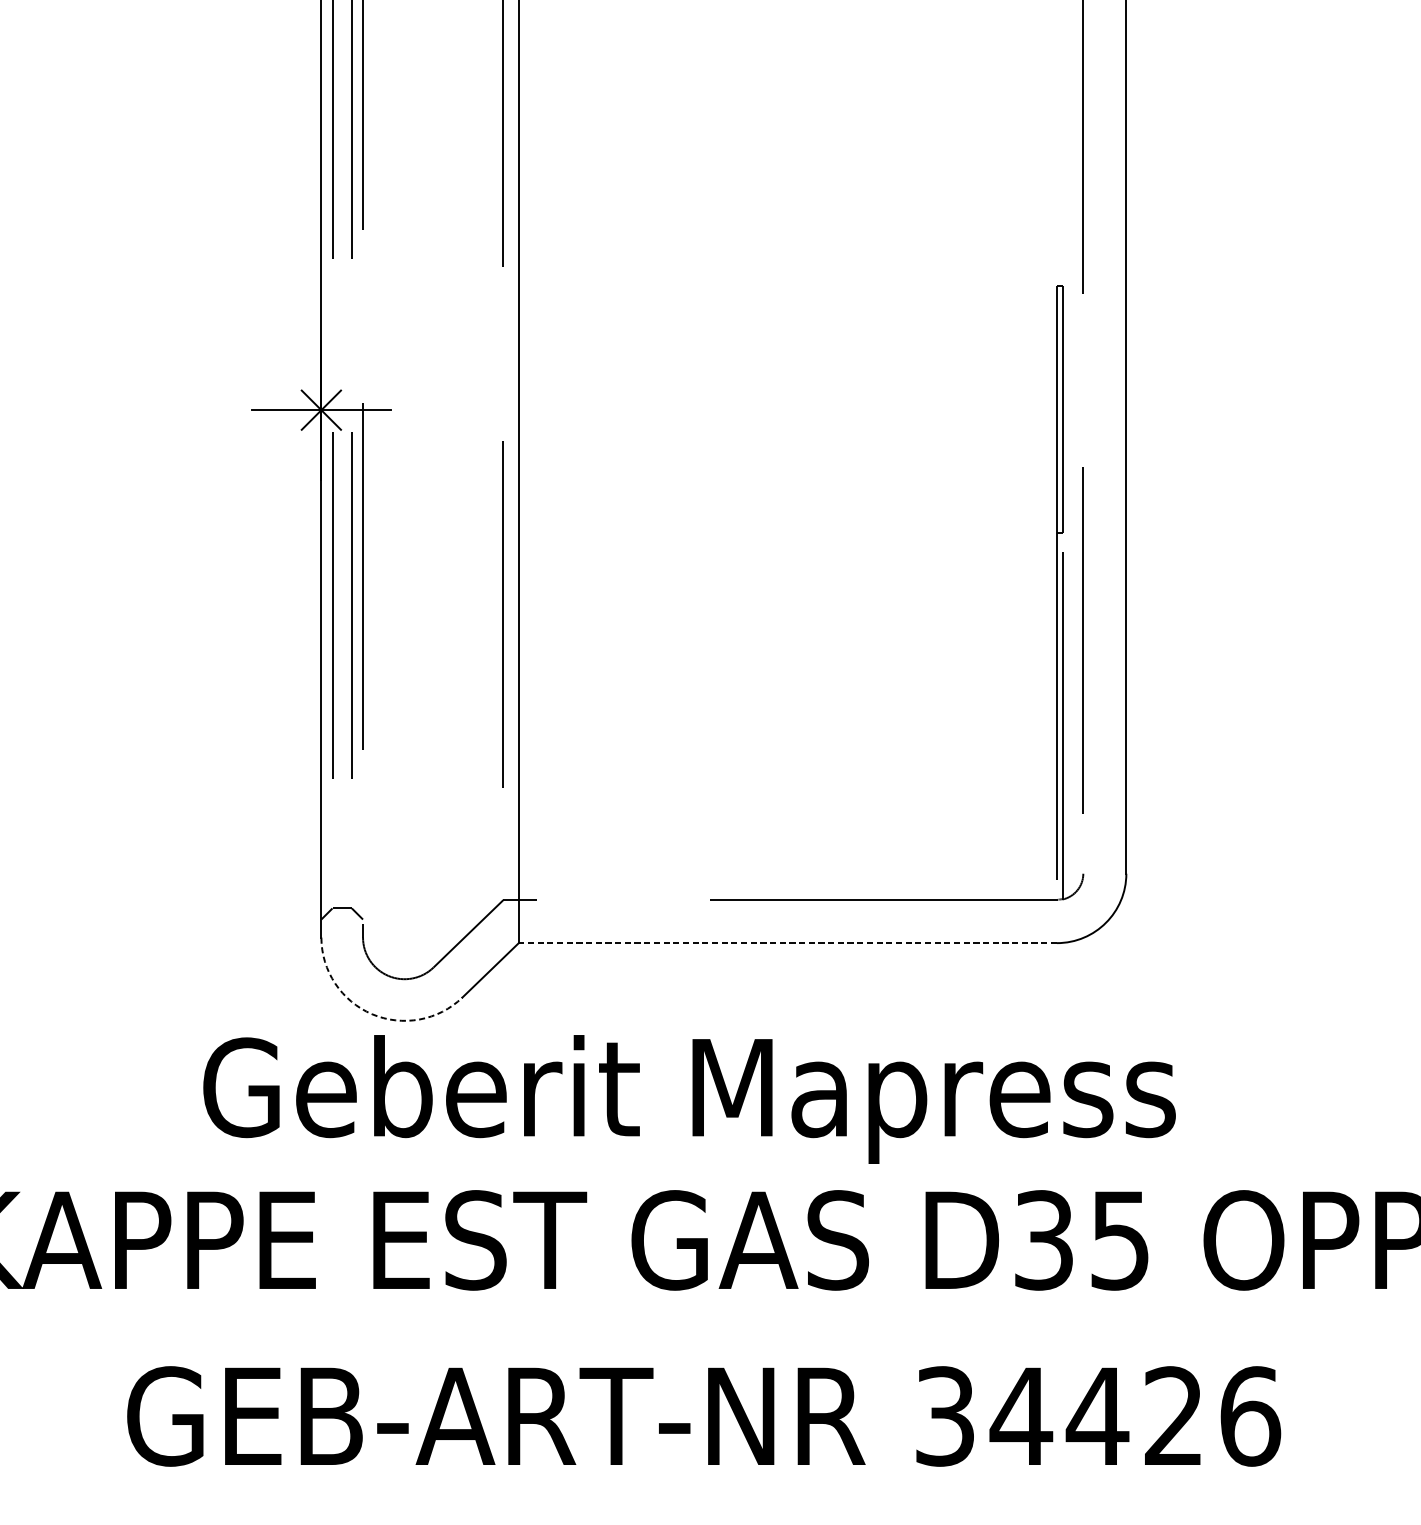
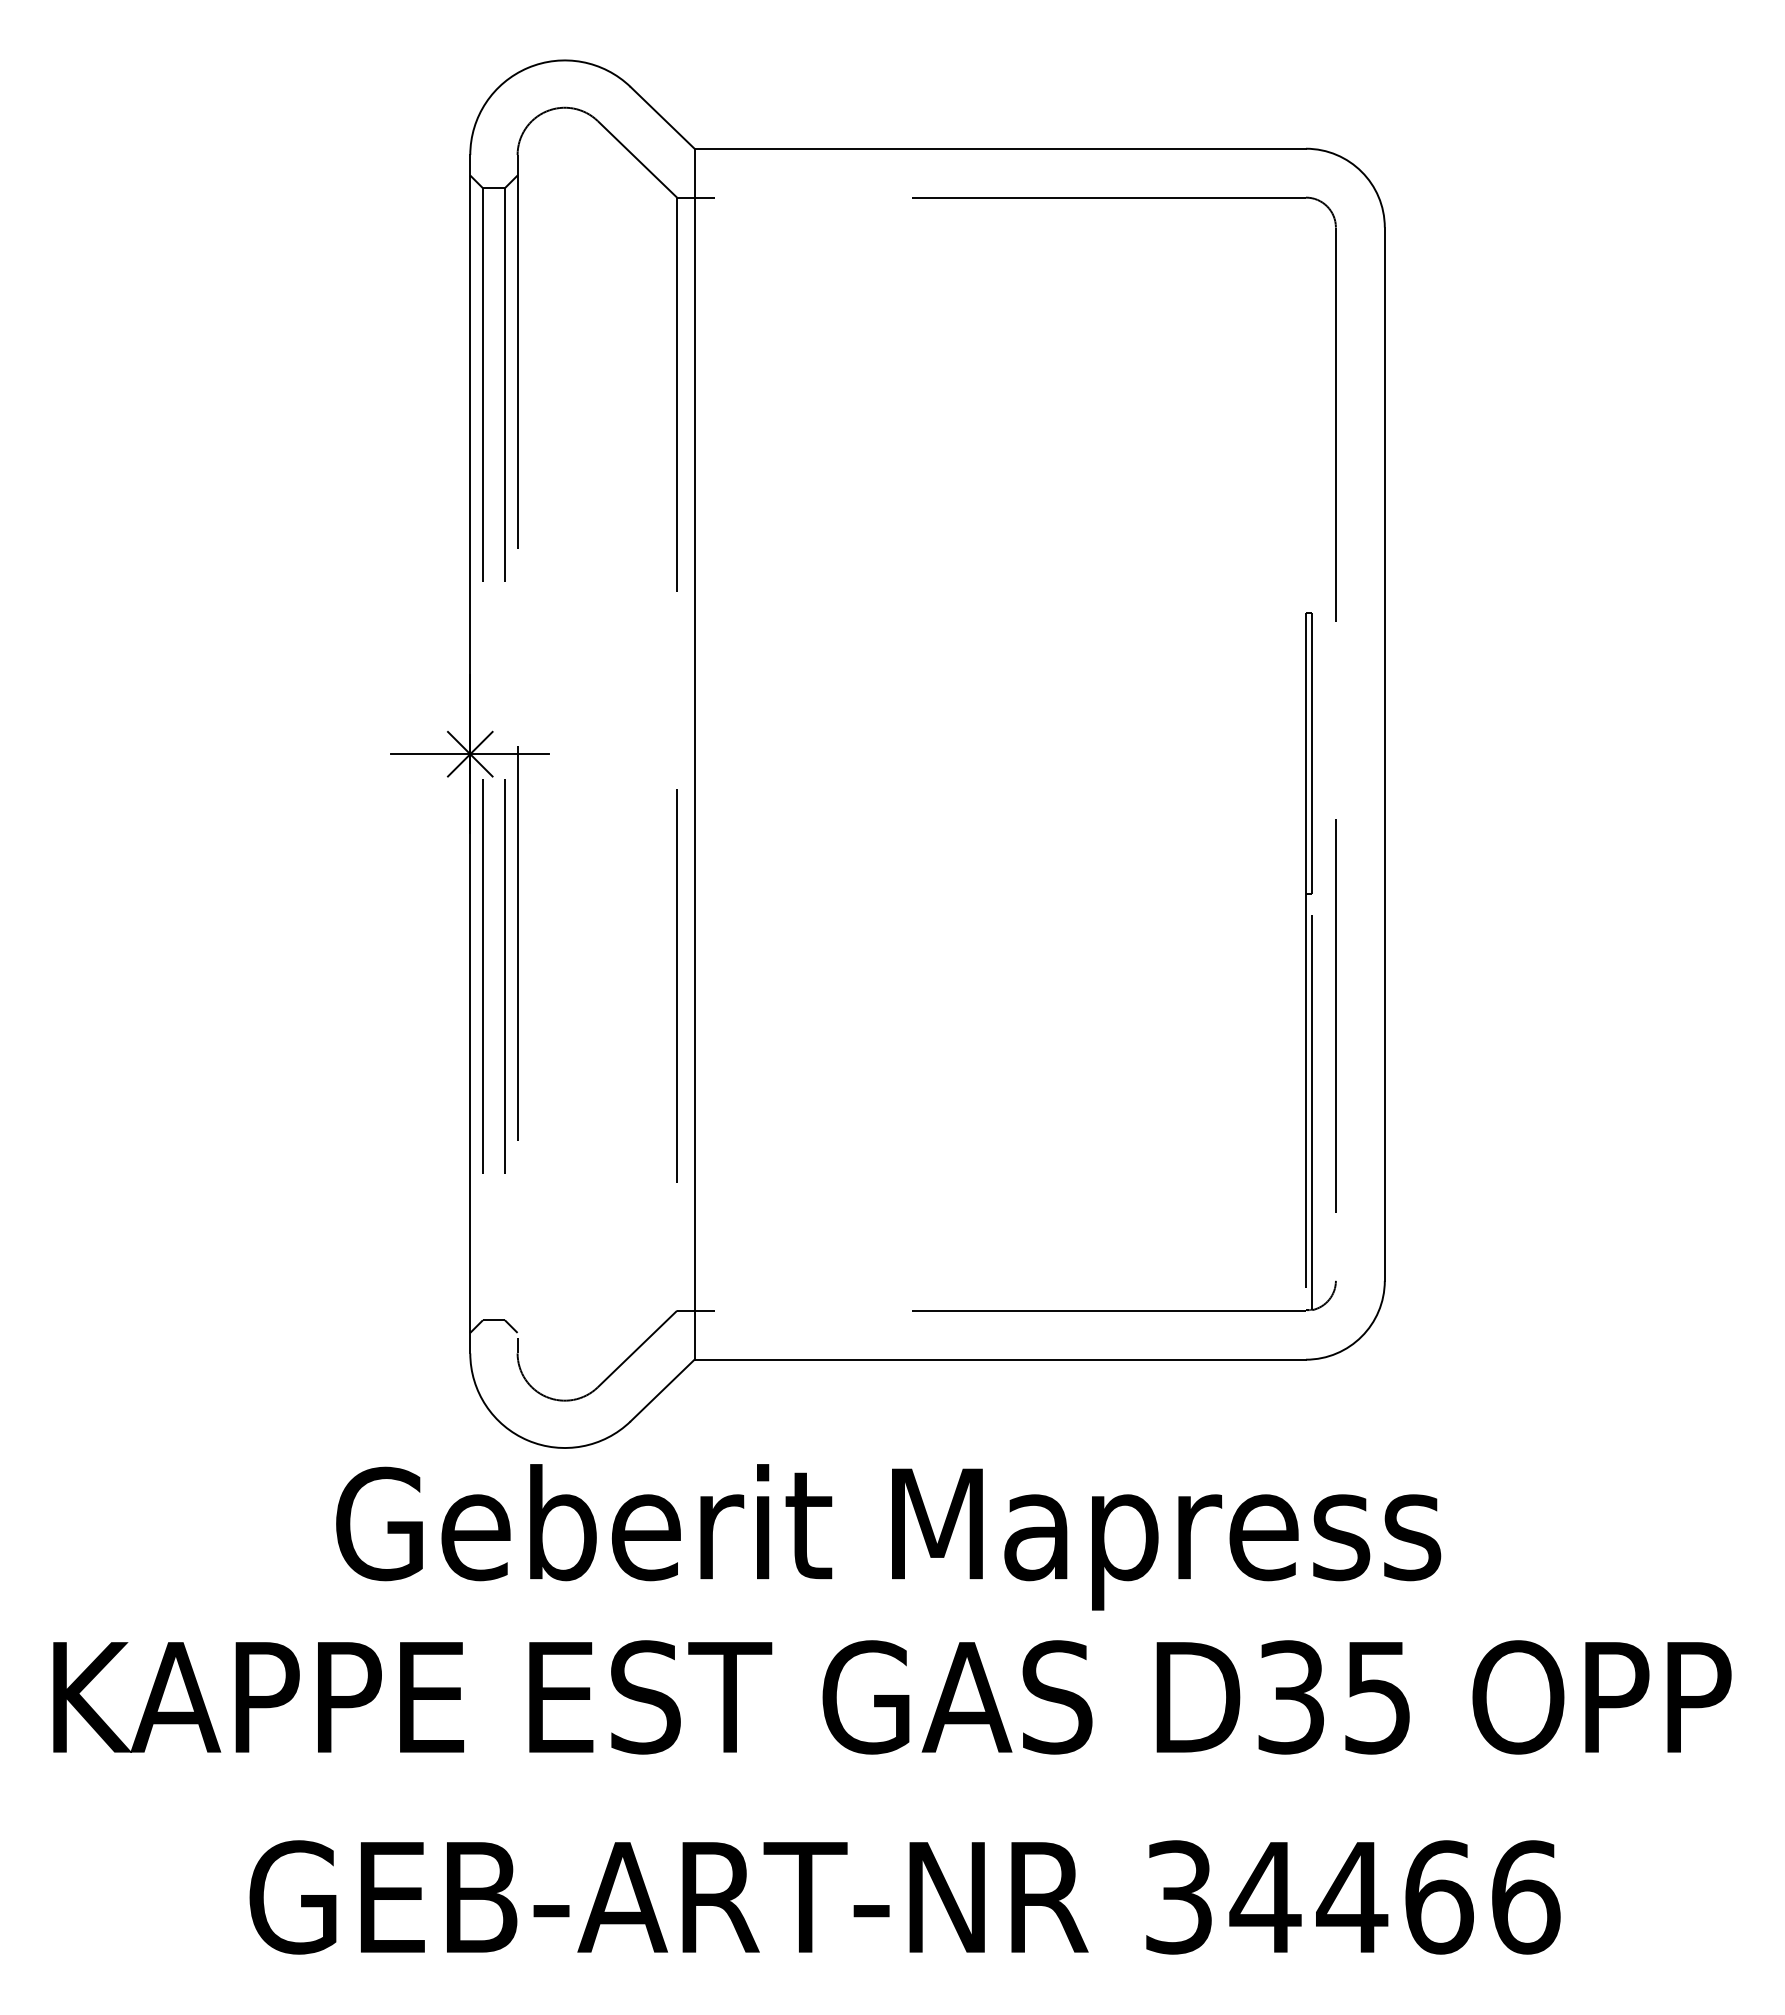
line: (788, 942) -> (1000, 1359), dashed -> solid
arc: (371, 1014) -> (527, 1440), dashed -> solid
text: (1174, 1416) -> (1439, 1897), 34426 -> 34466

